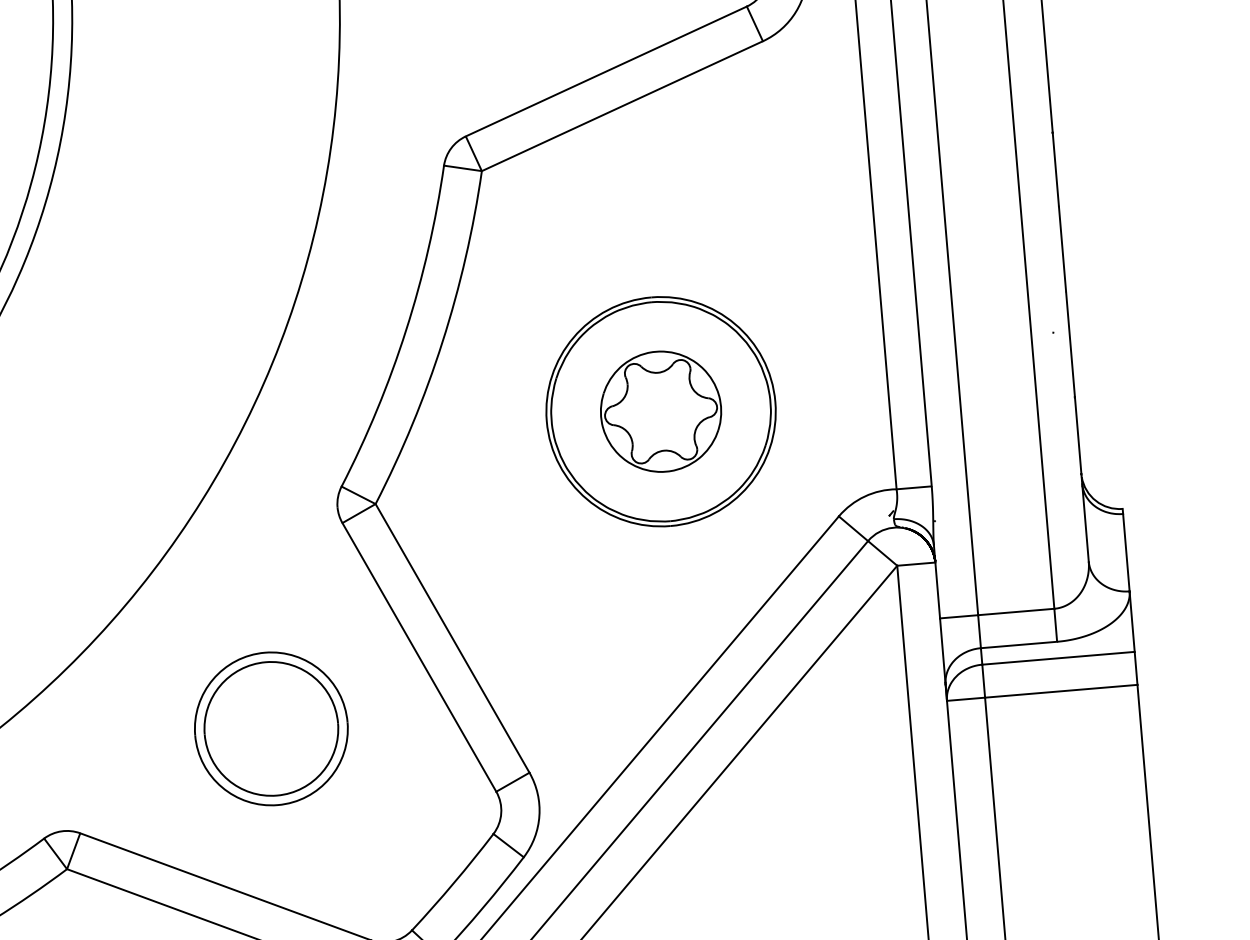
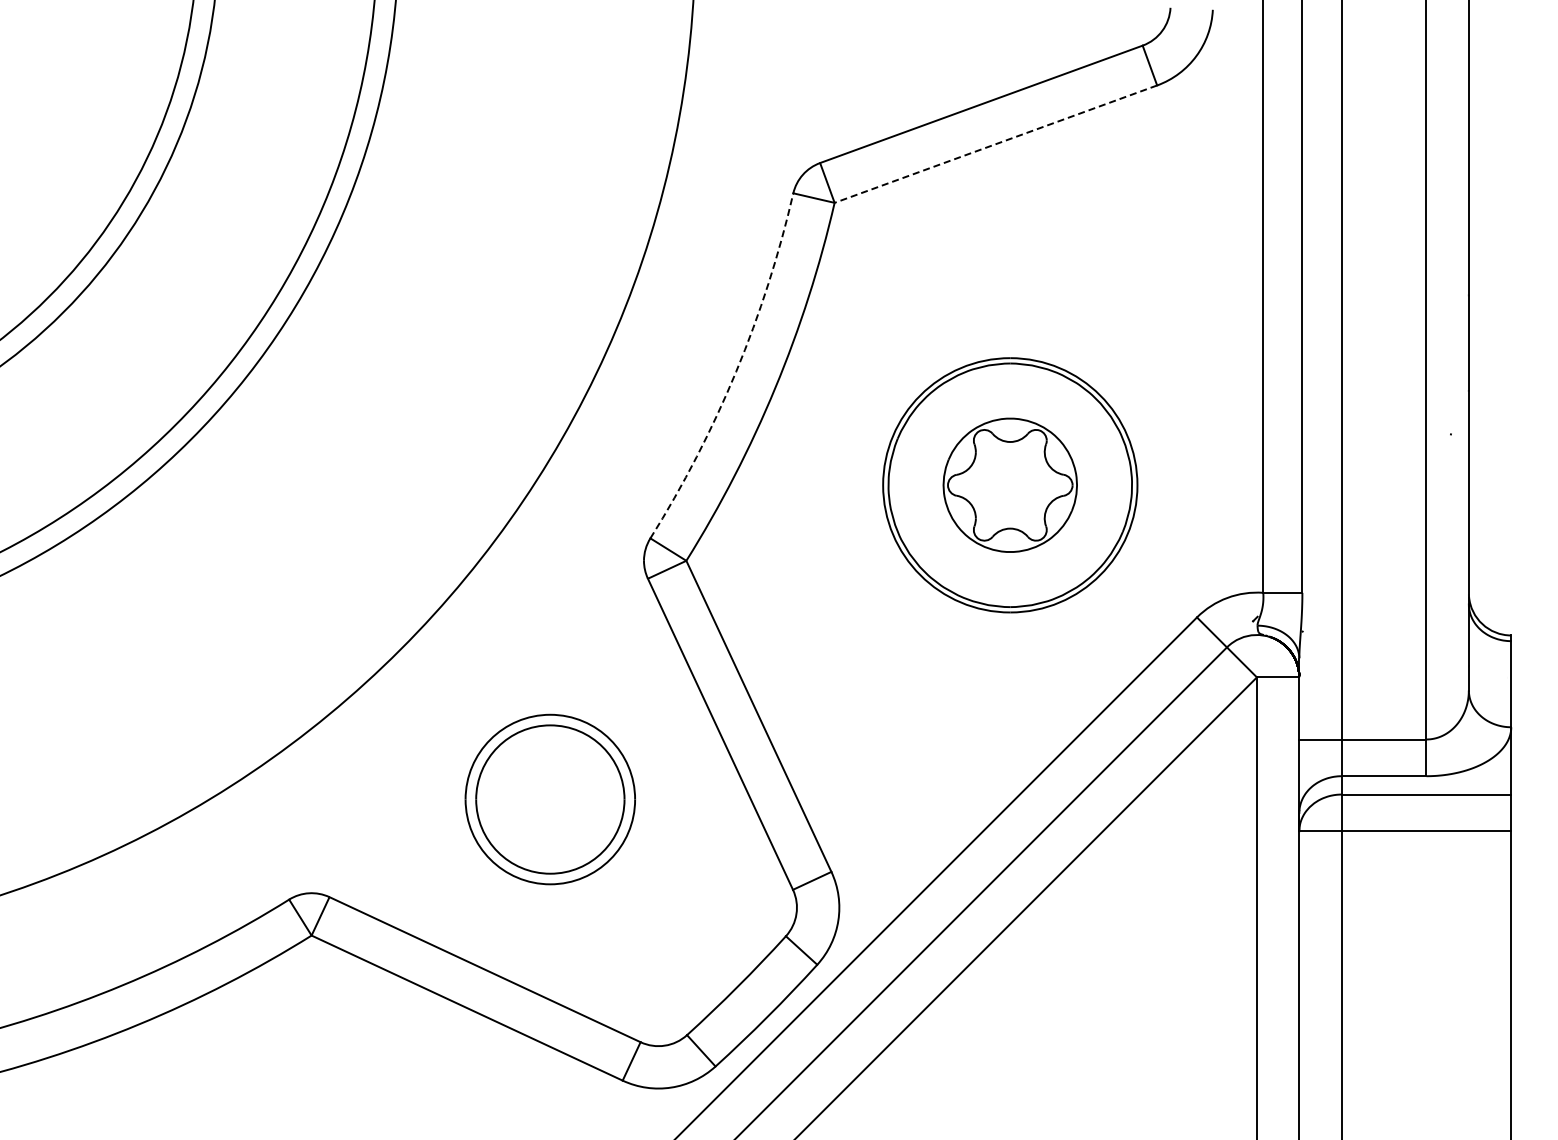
line: (622, 106) -> (995, 144), solid -> dashed
arc: (406, 330) -> (736, 371), solid -> dashed

